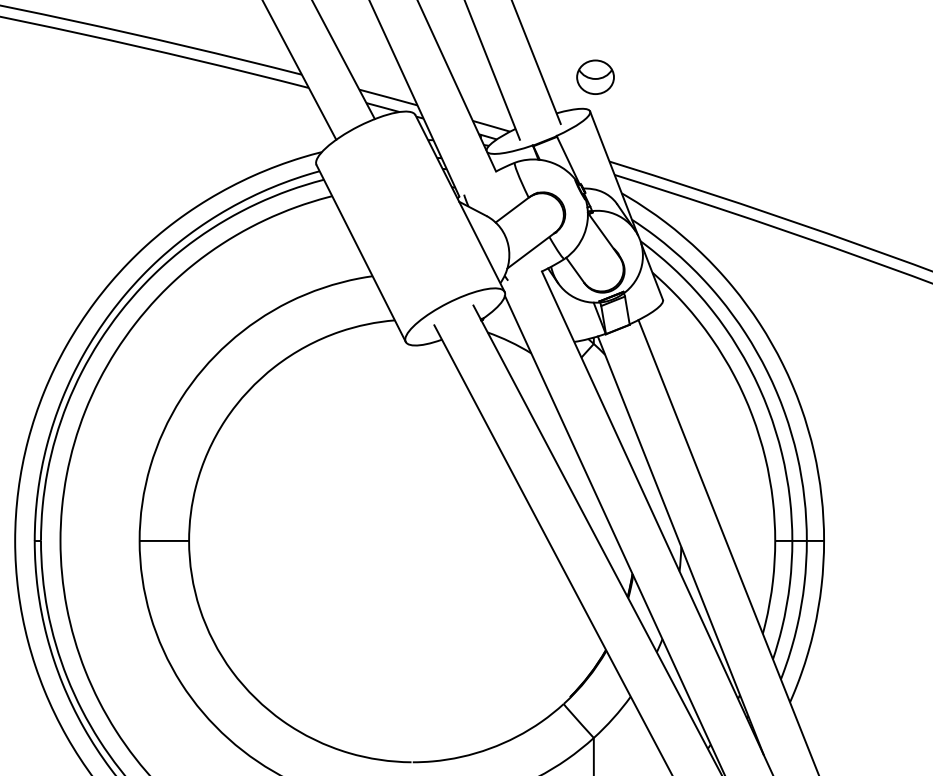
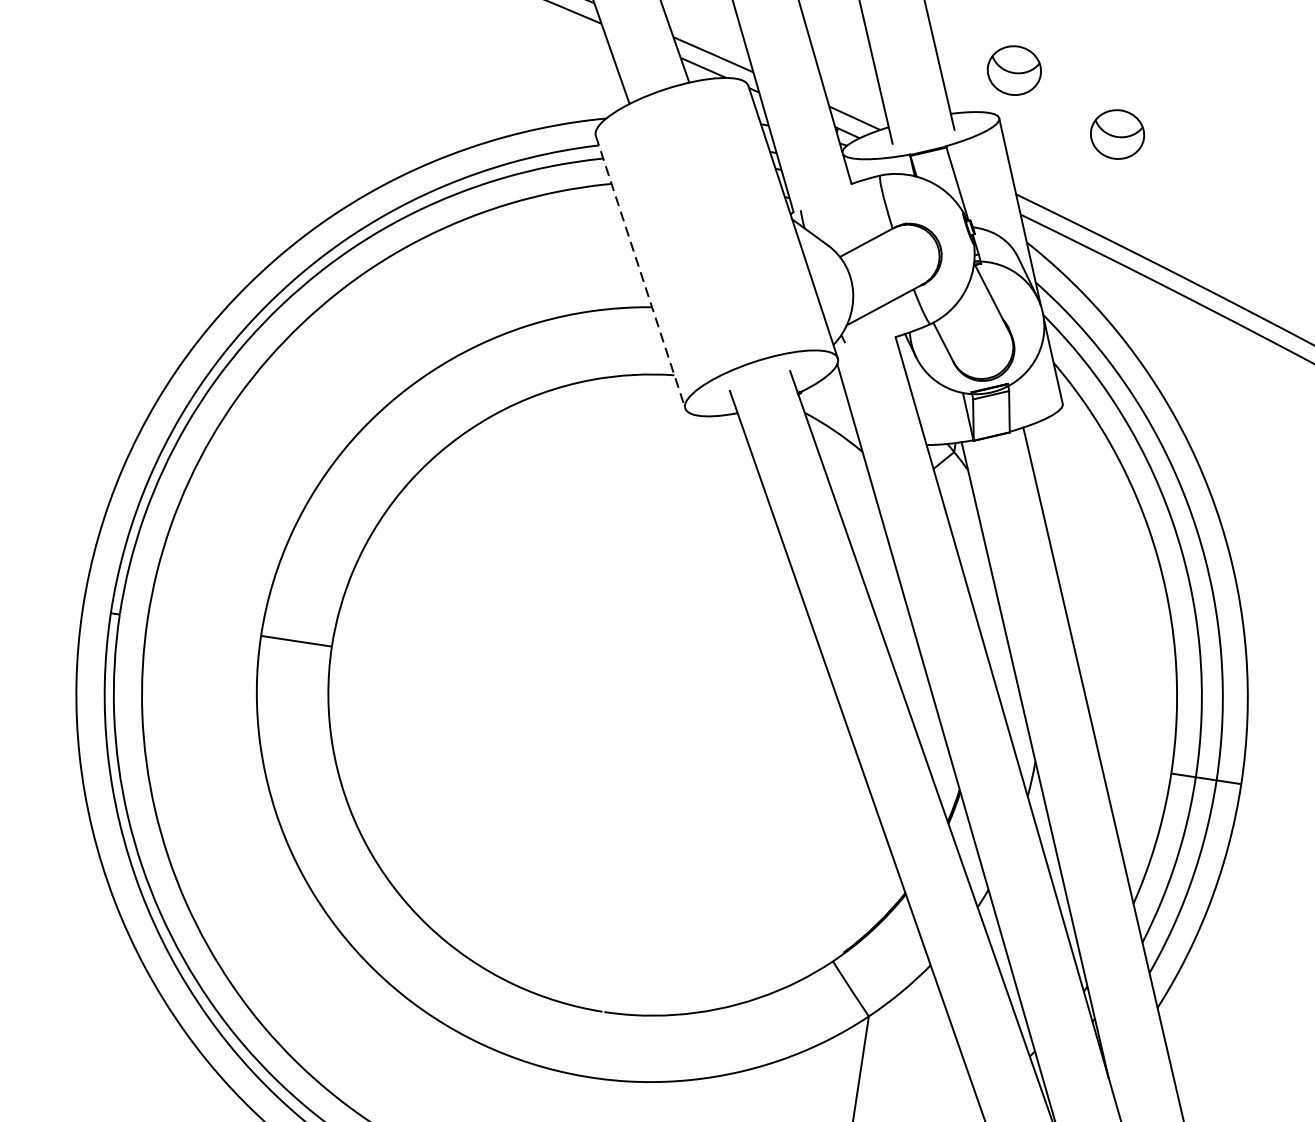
part: (672, 109) -> (1117, 133), added
line: (361, 253) -> (641, 272), solid -> dashed

